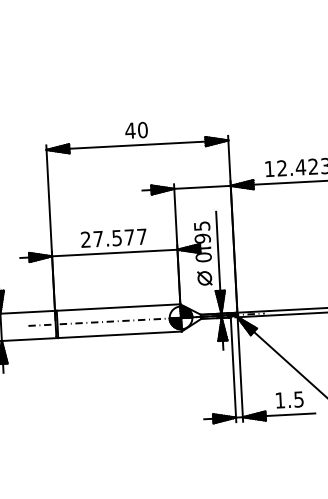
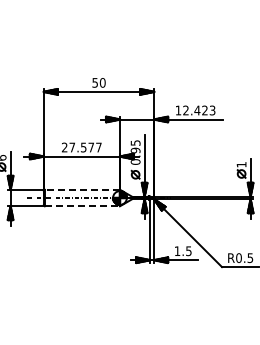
text: (130, 130) -> (95, 82), 40 -> 50
line: (118, 307) -> (82, 189), solid -> dashed
line: (120, 335) -> (82, 206), solid -> dashed

